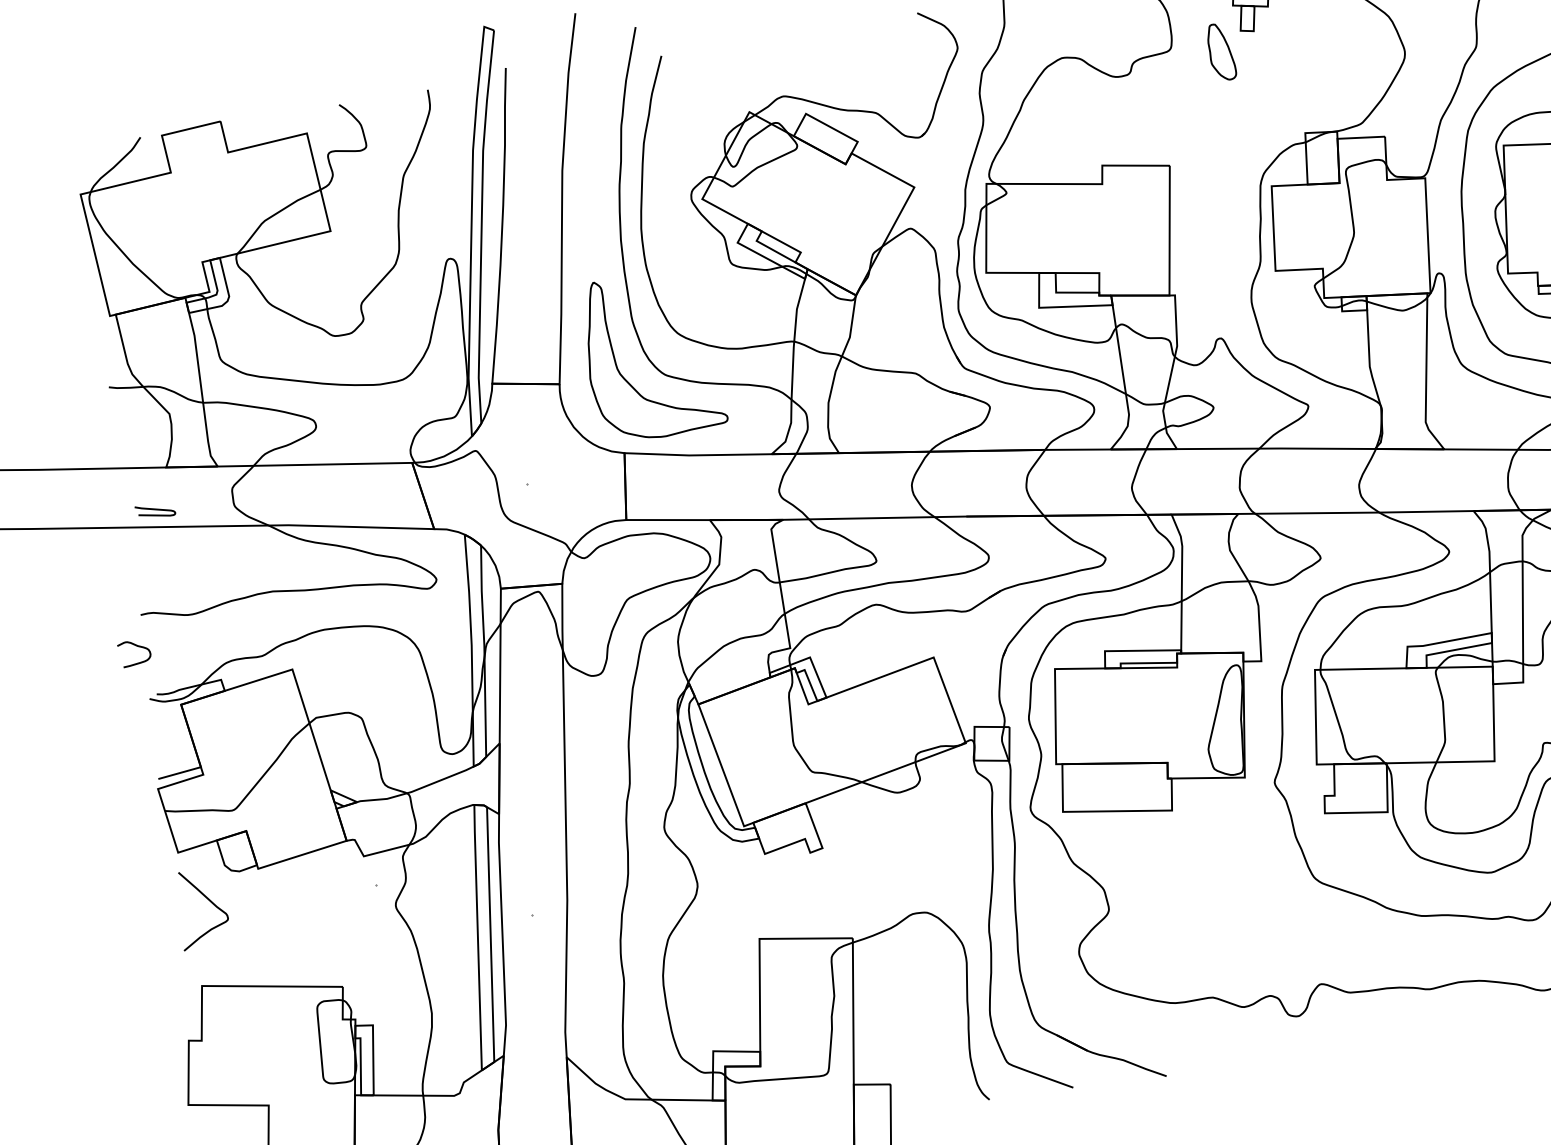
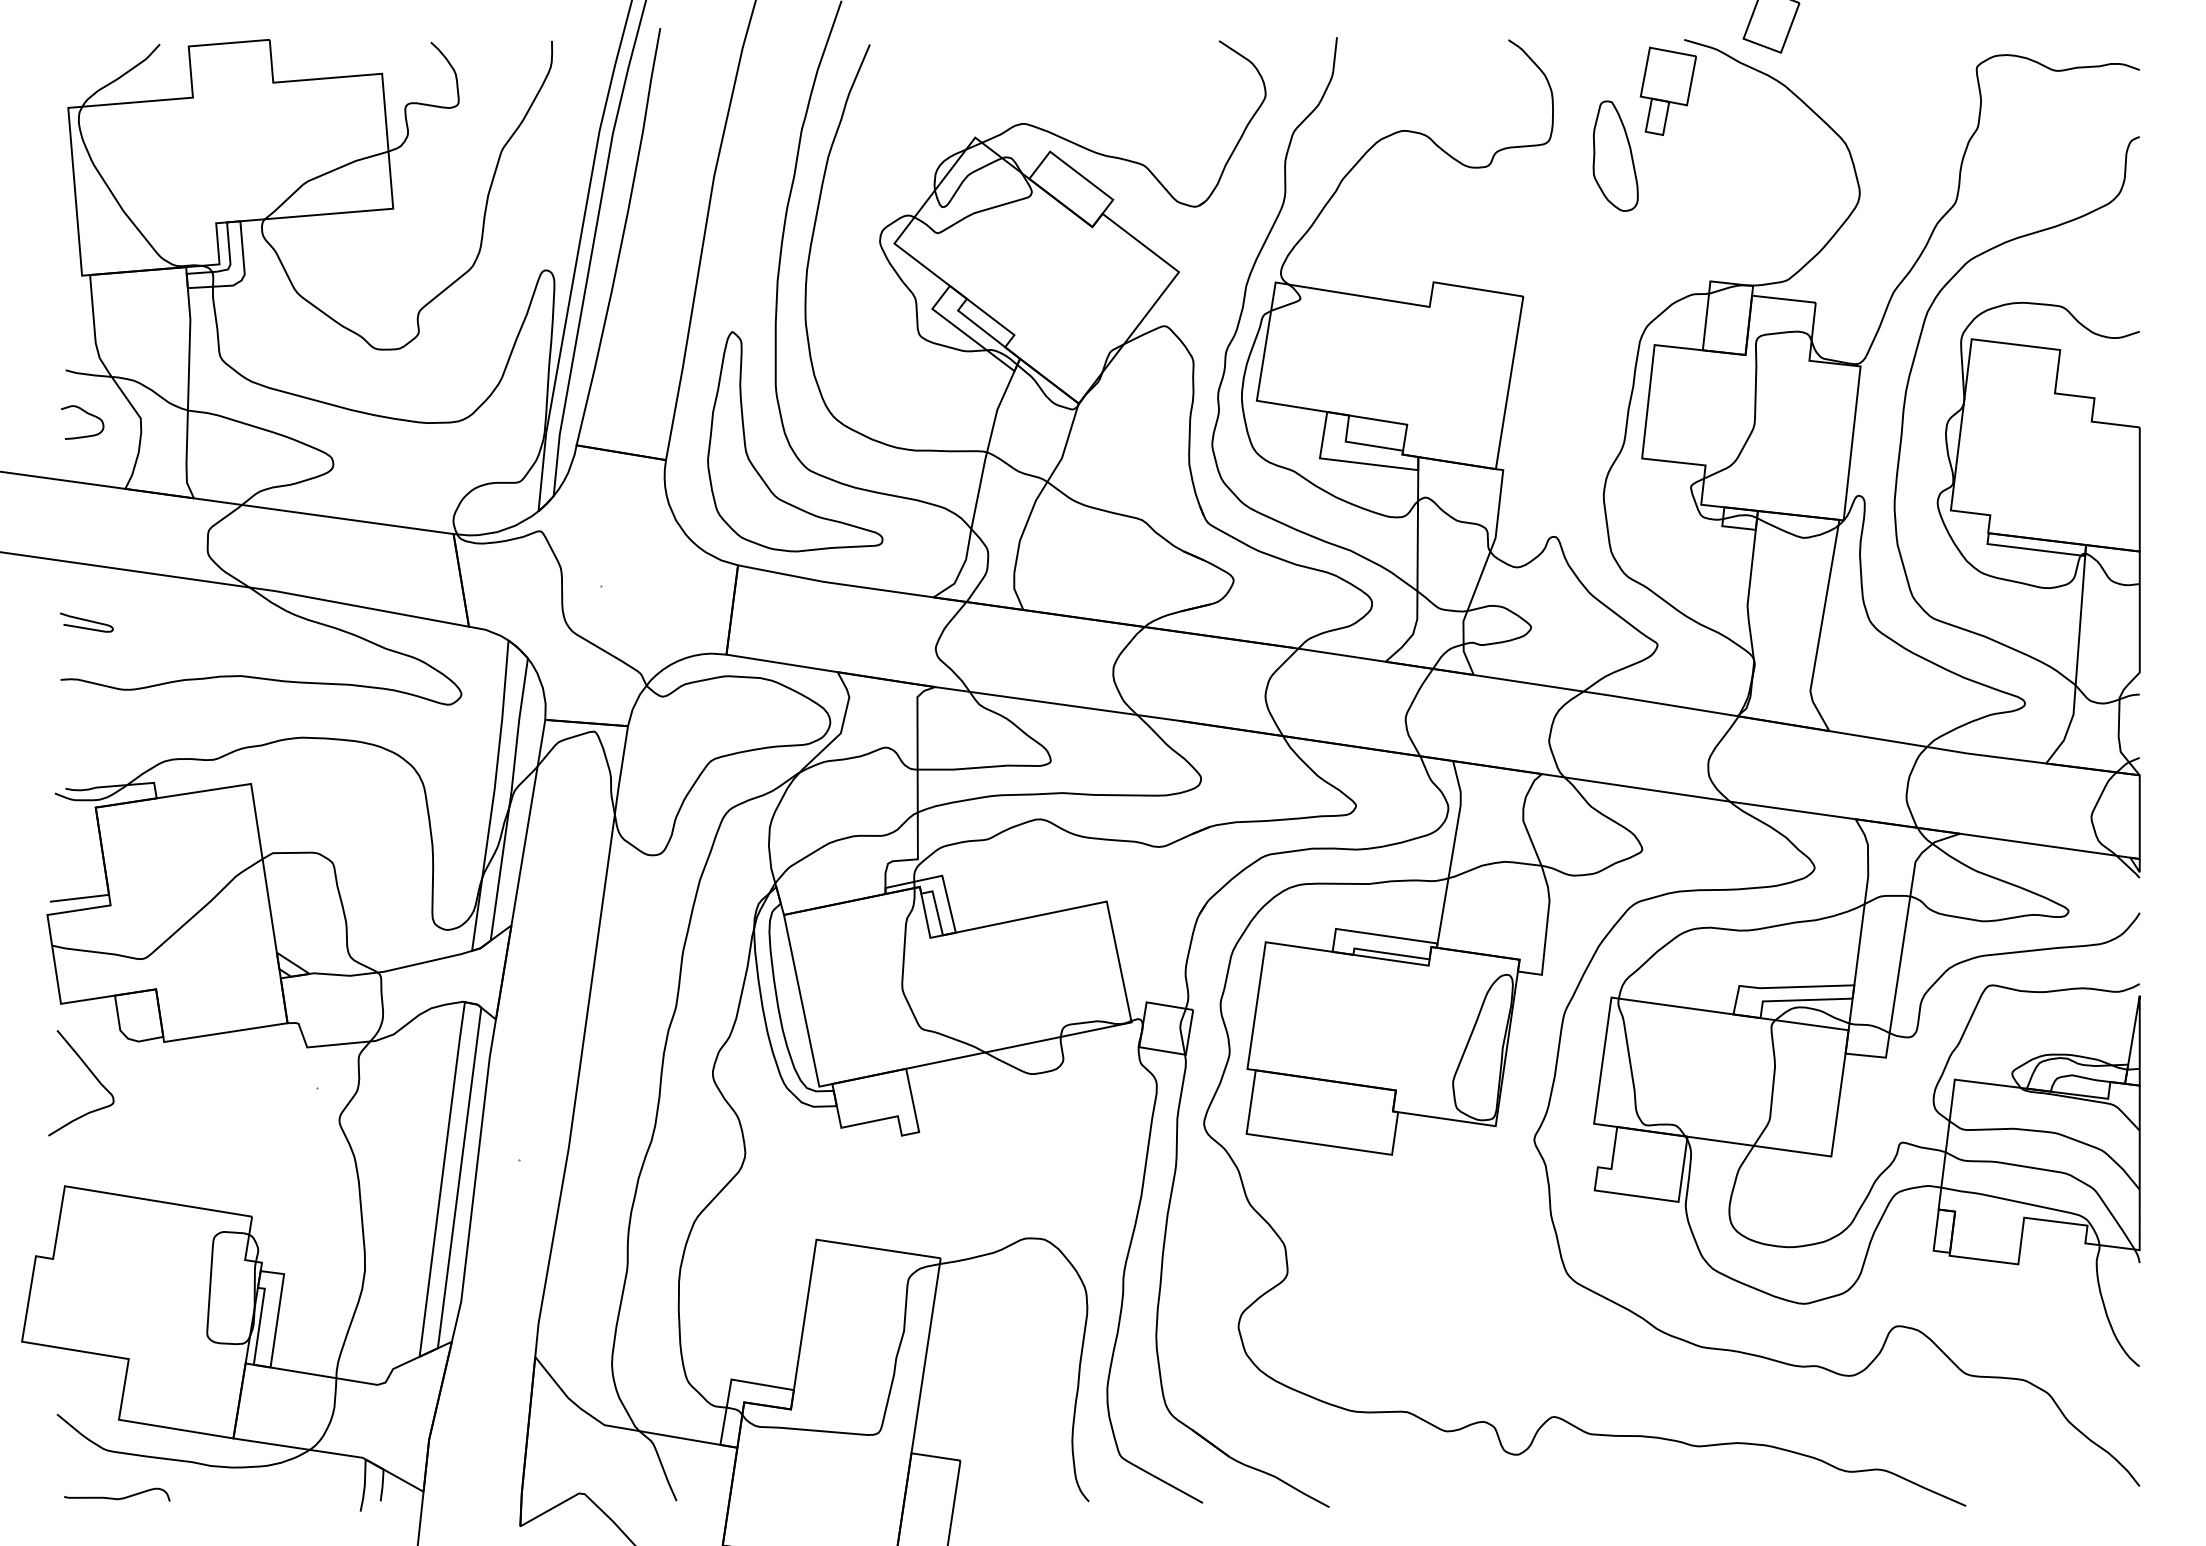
part: (1221, 51) -> (1615, 155), size x1.43
curve: (155, 510) -> (86, 621), moved
curve: (137, 646) -> (87, 414), moved

